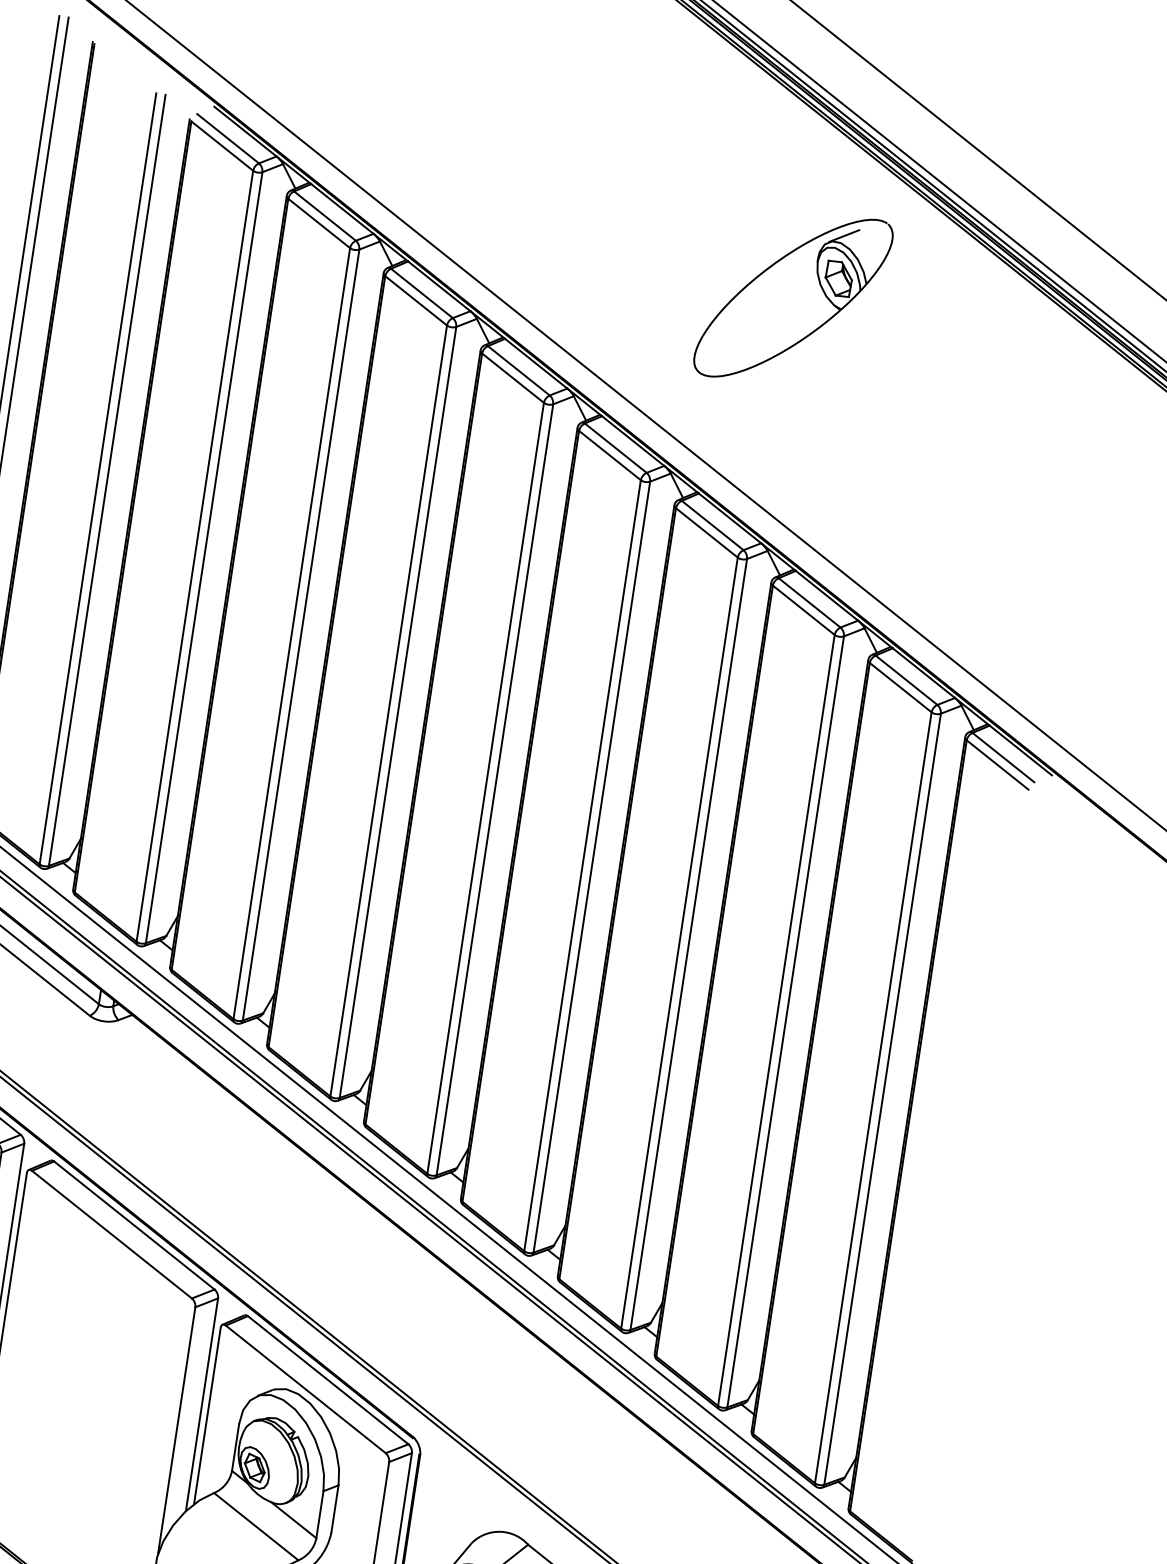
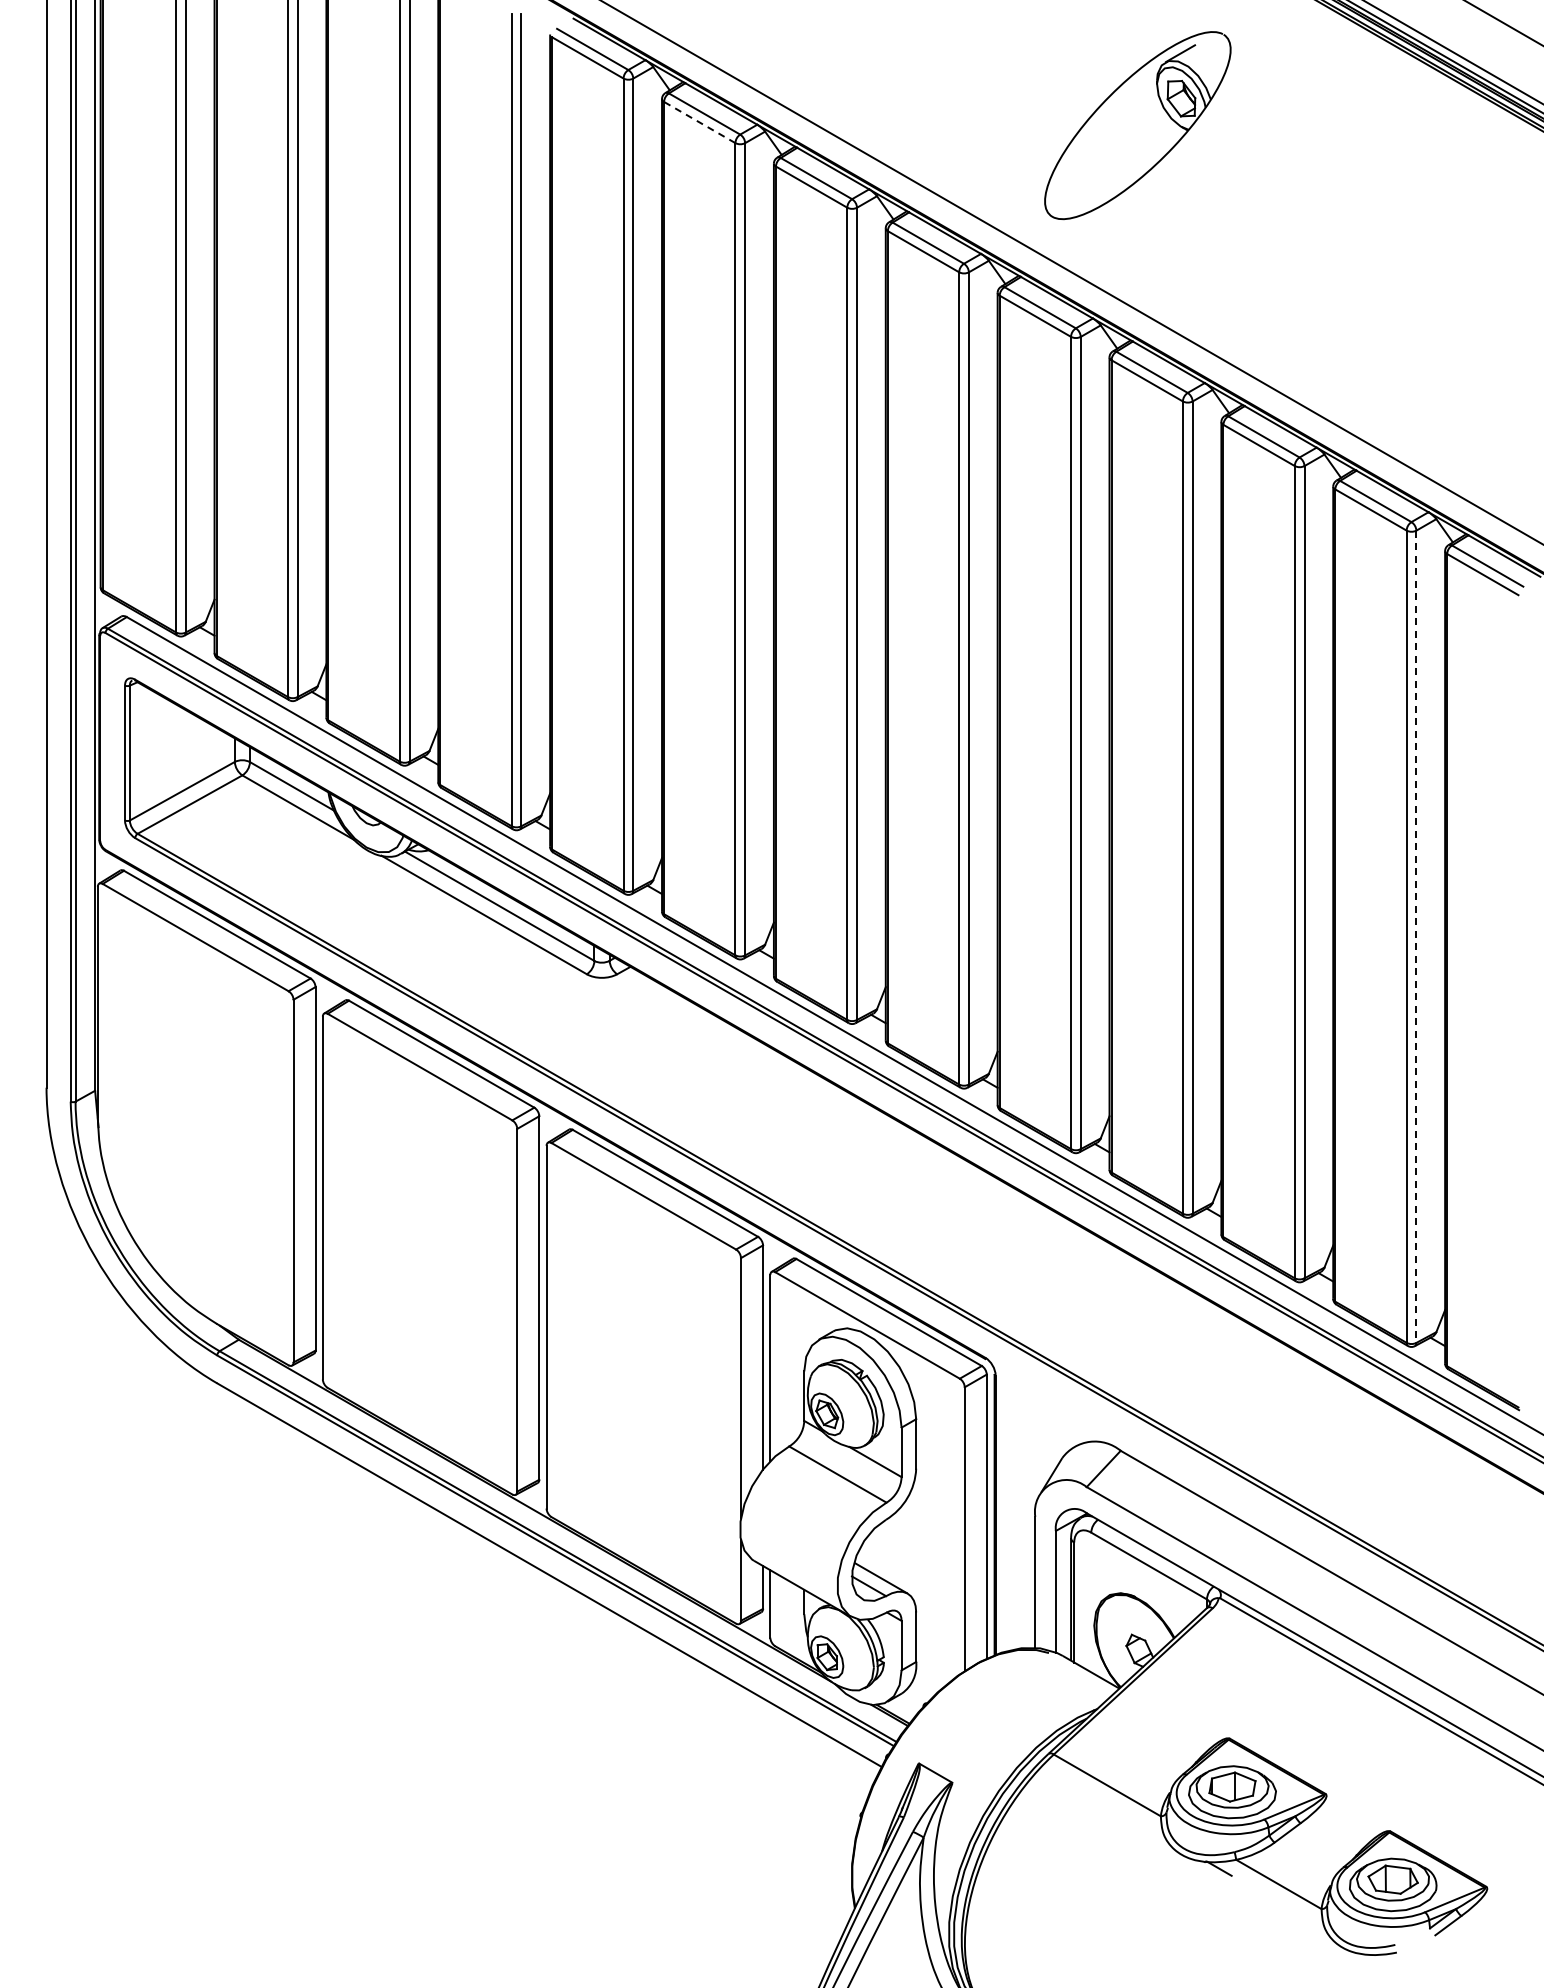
line: (318, 223) -> (699, 122), solid -> dashed
part: (793, 298) -> (1137, 125), moved
line: (882, 1099) -> (1416, 937), solid -> dashed

